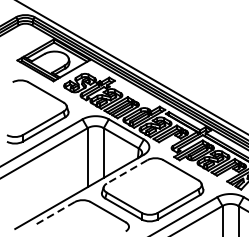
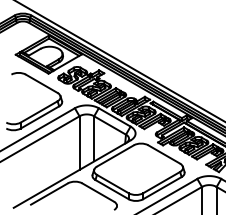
line: (127, 172) -> (115, 156), dashed -> solid
line: (54, 214) -> (49, 194), dashed -> solid

